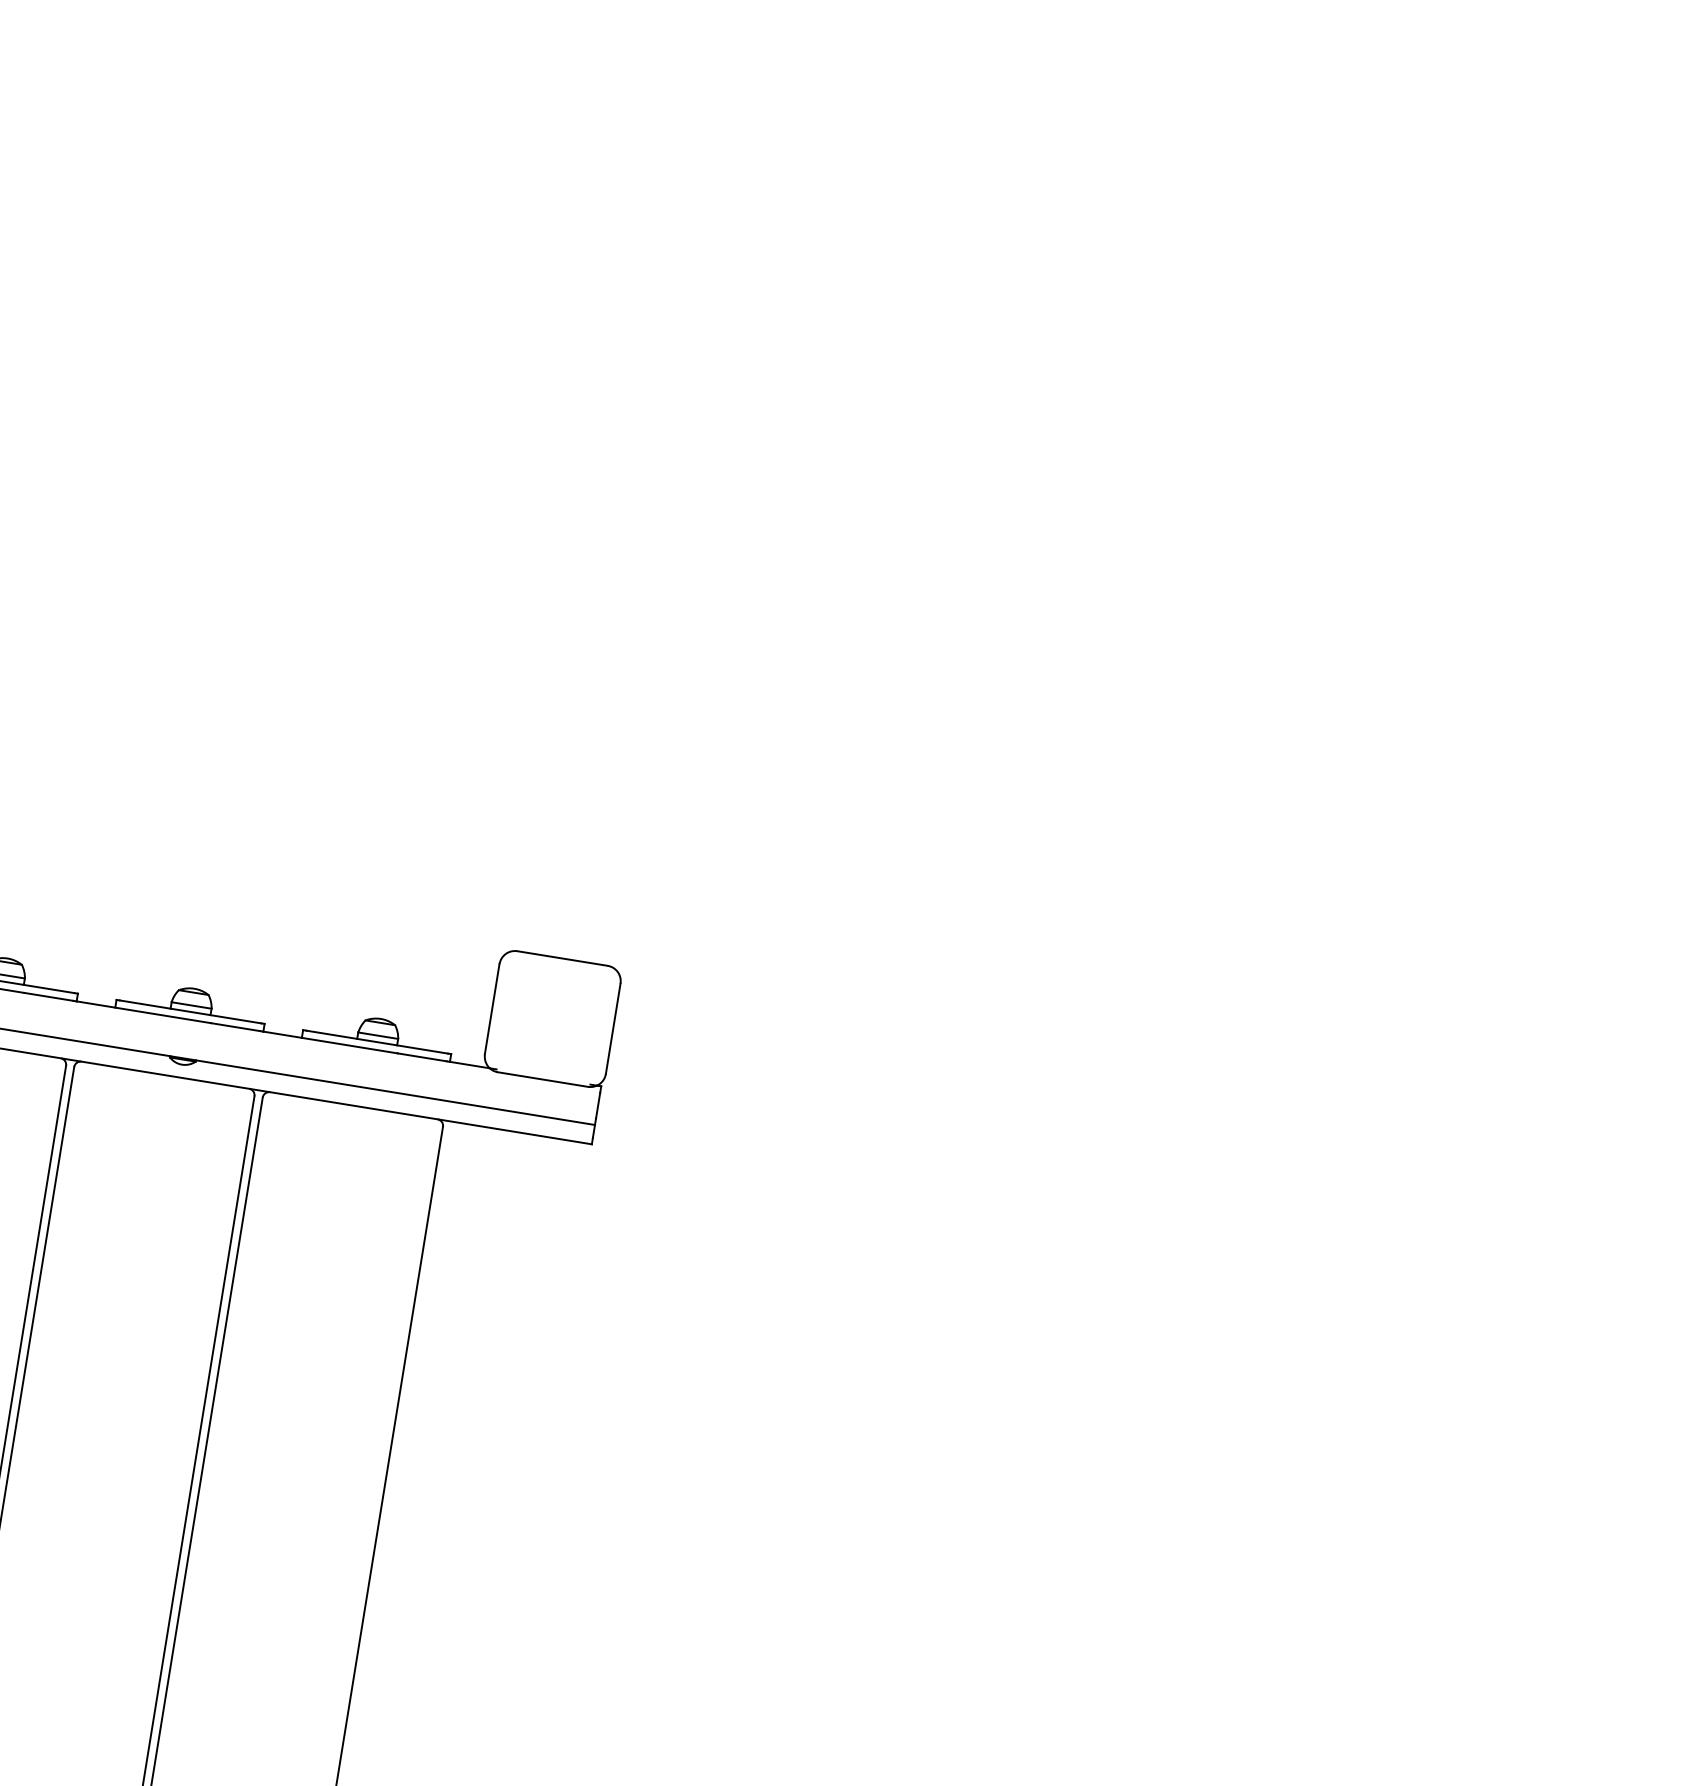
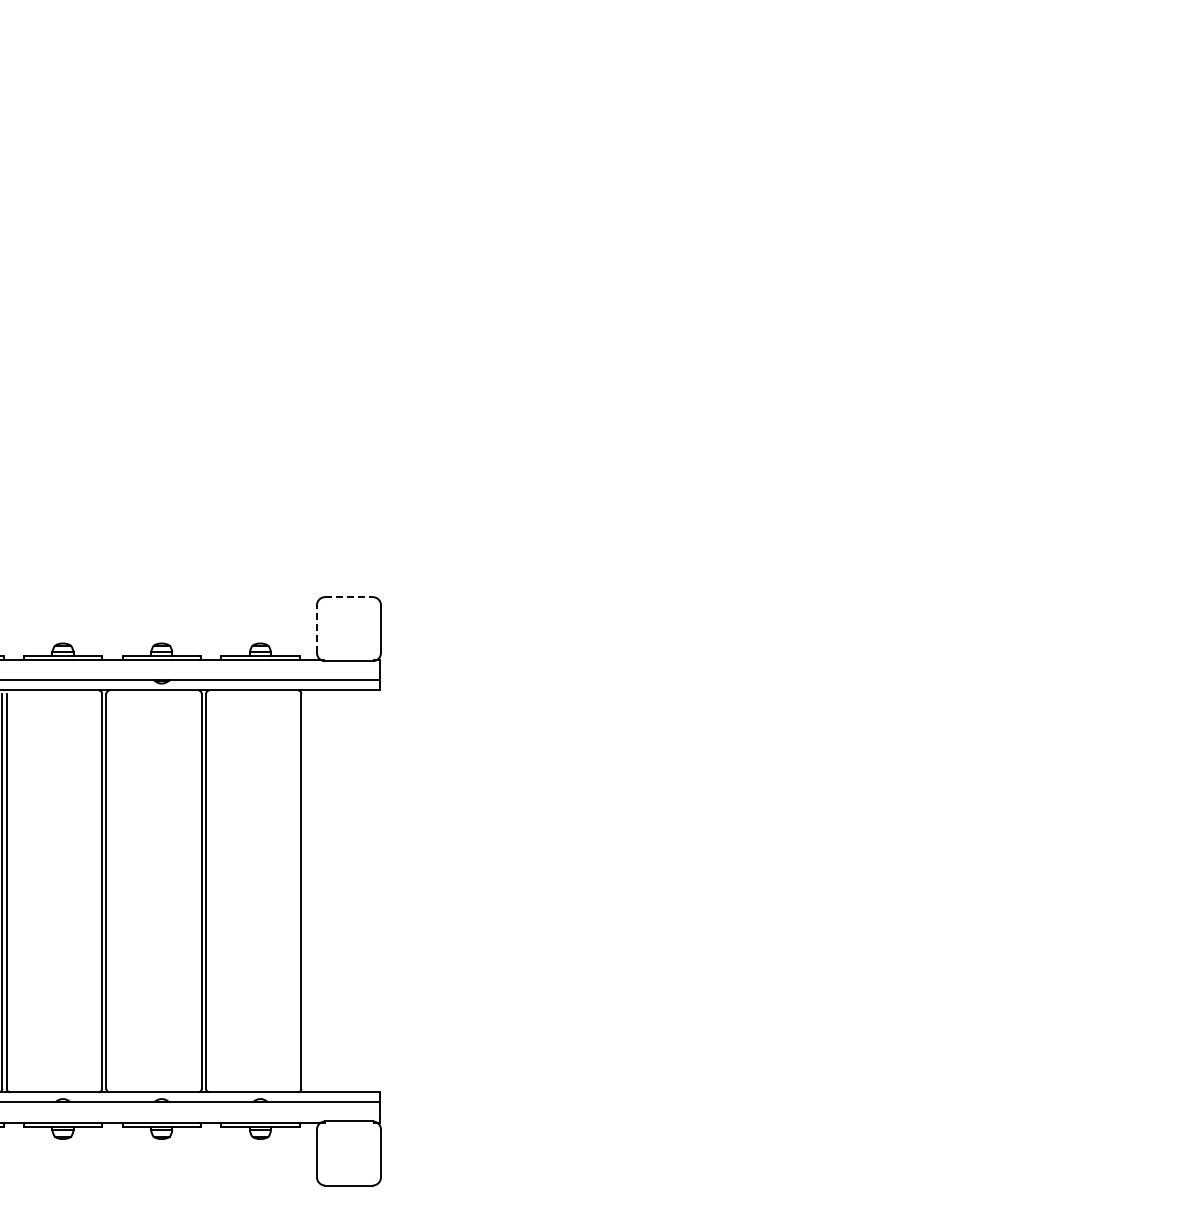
line: (561, 959) -> (348, 597), solid -> dashed
line: (491, 1009) -> (316, 629), solid -> dashed

